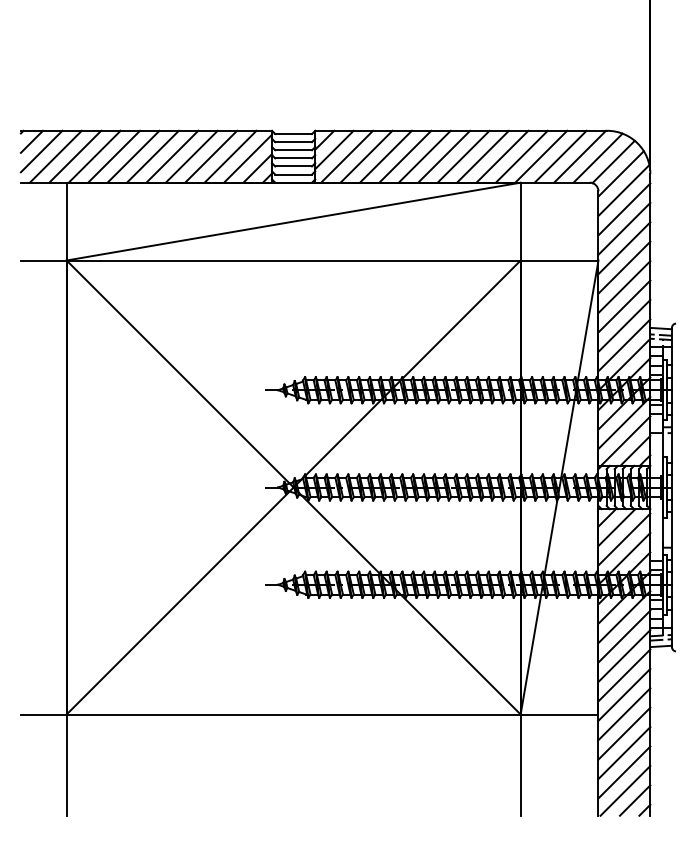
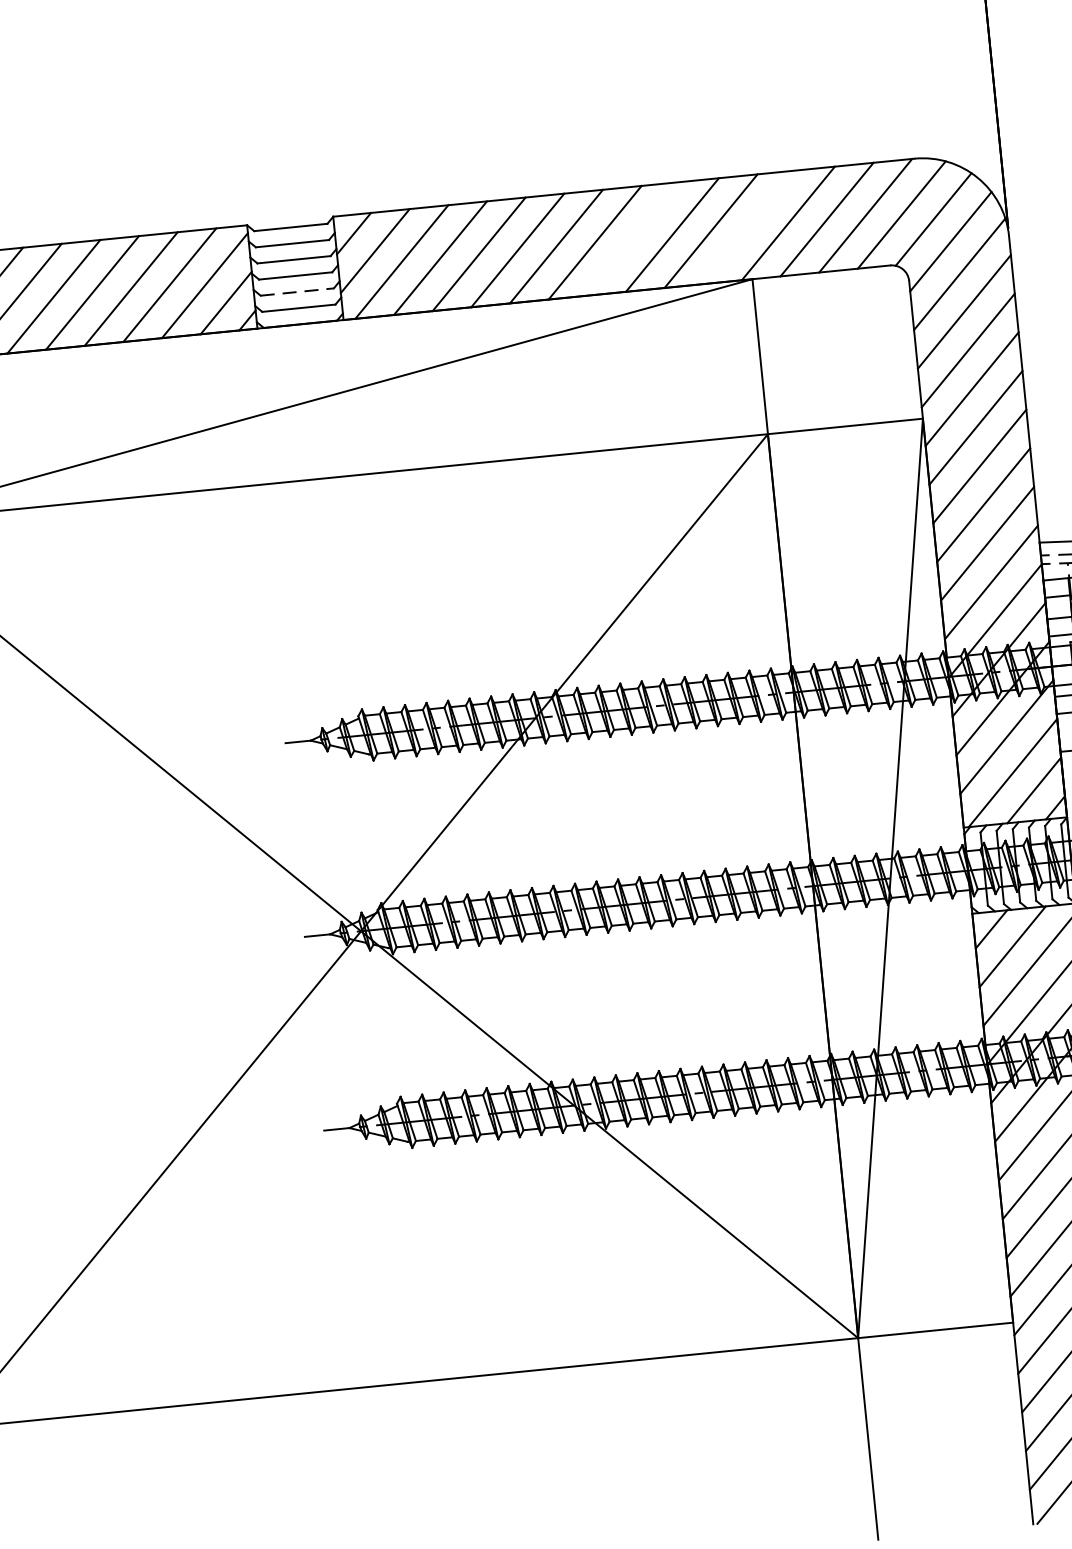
line: (463, 156) -> (633, 238), removed
line: (521, 156) -> (748, 226), removed
line: (294, 166) -> (298, 291), solid -> dashed

